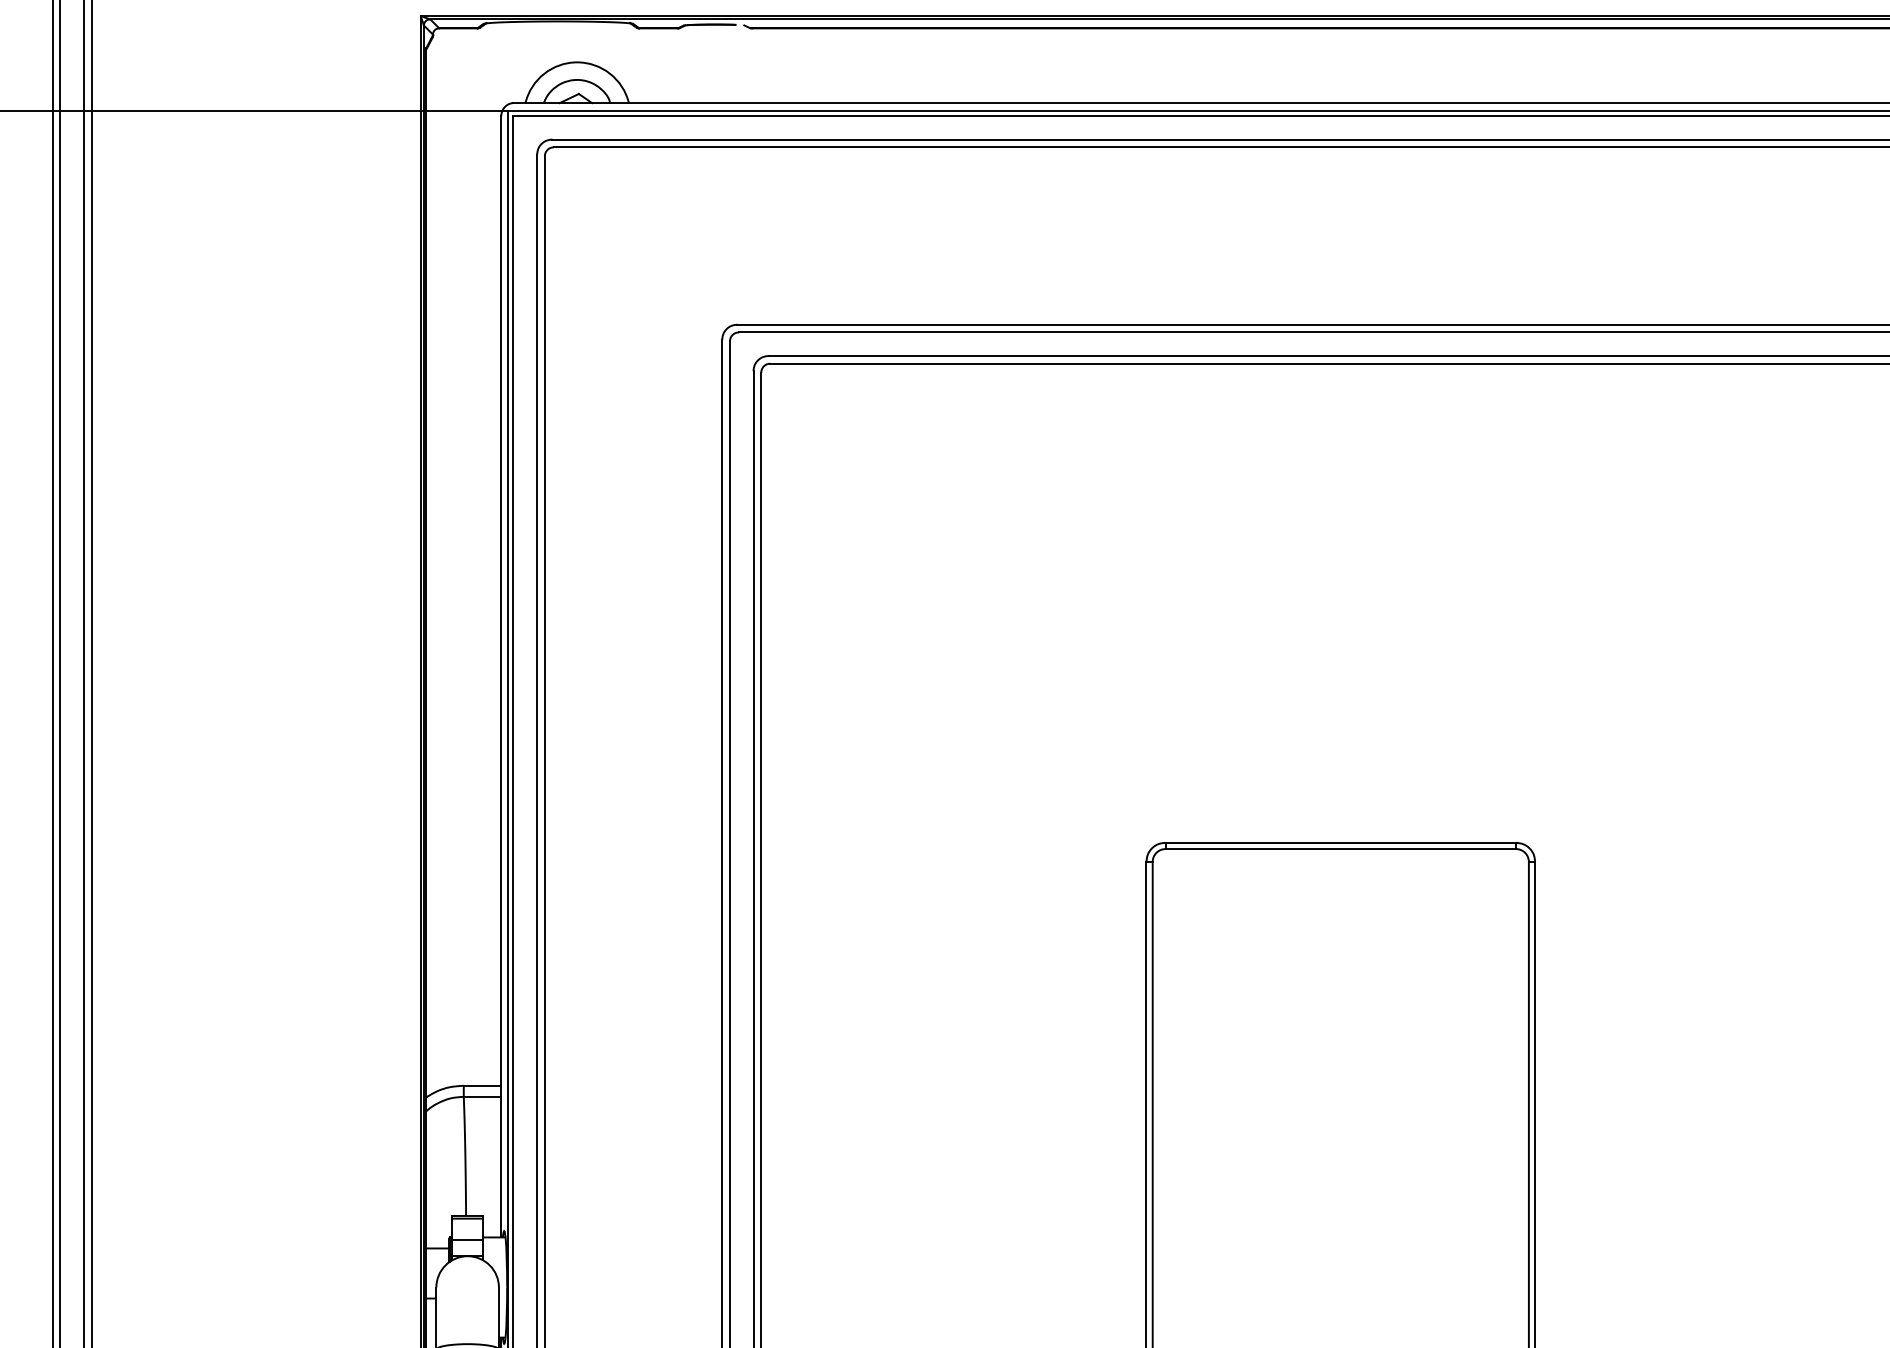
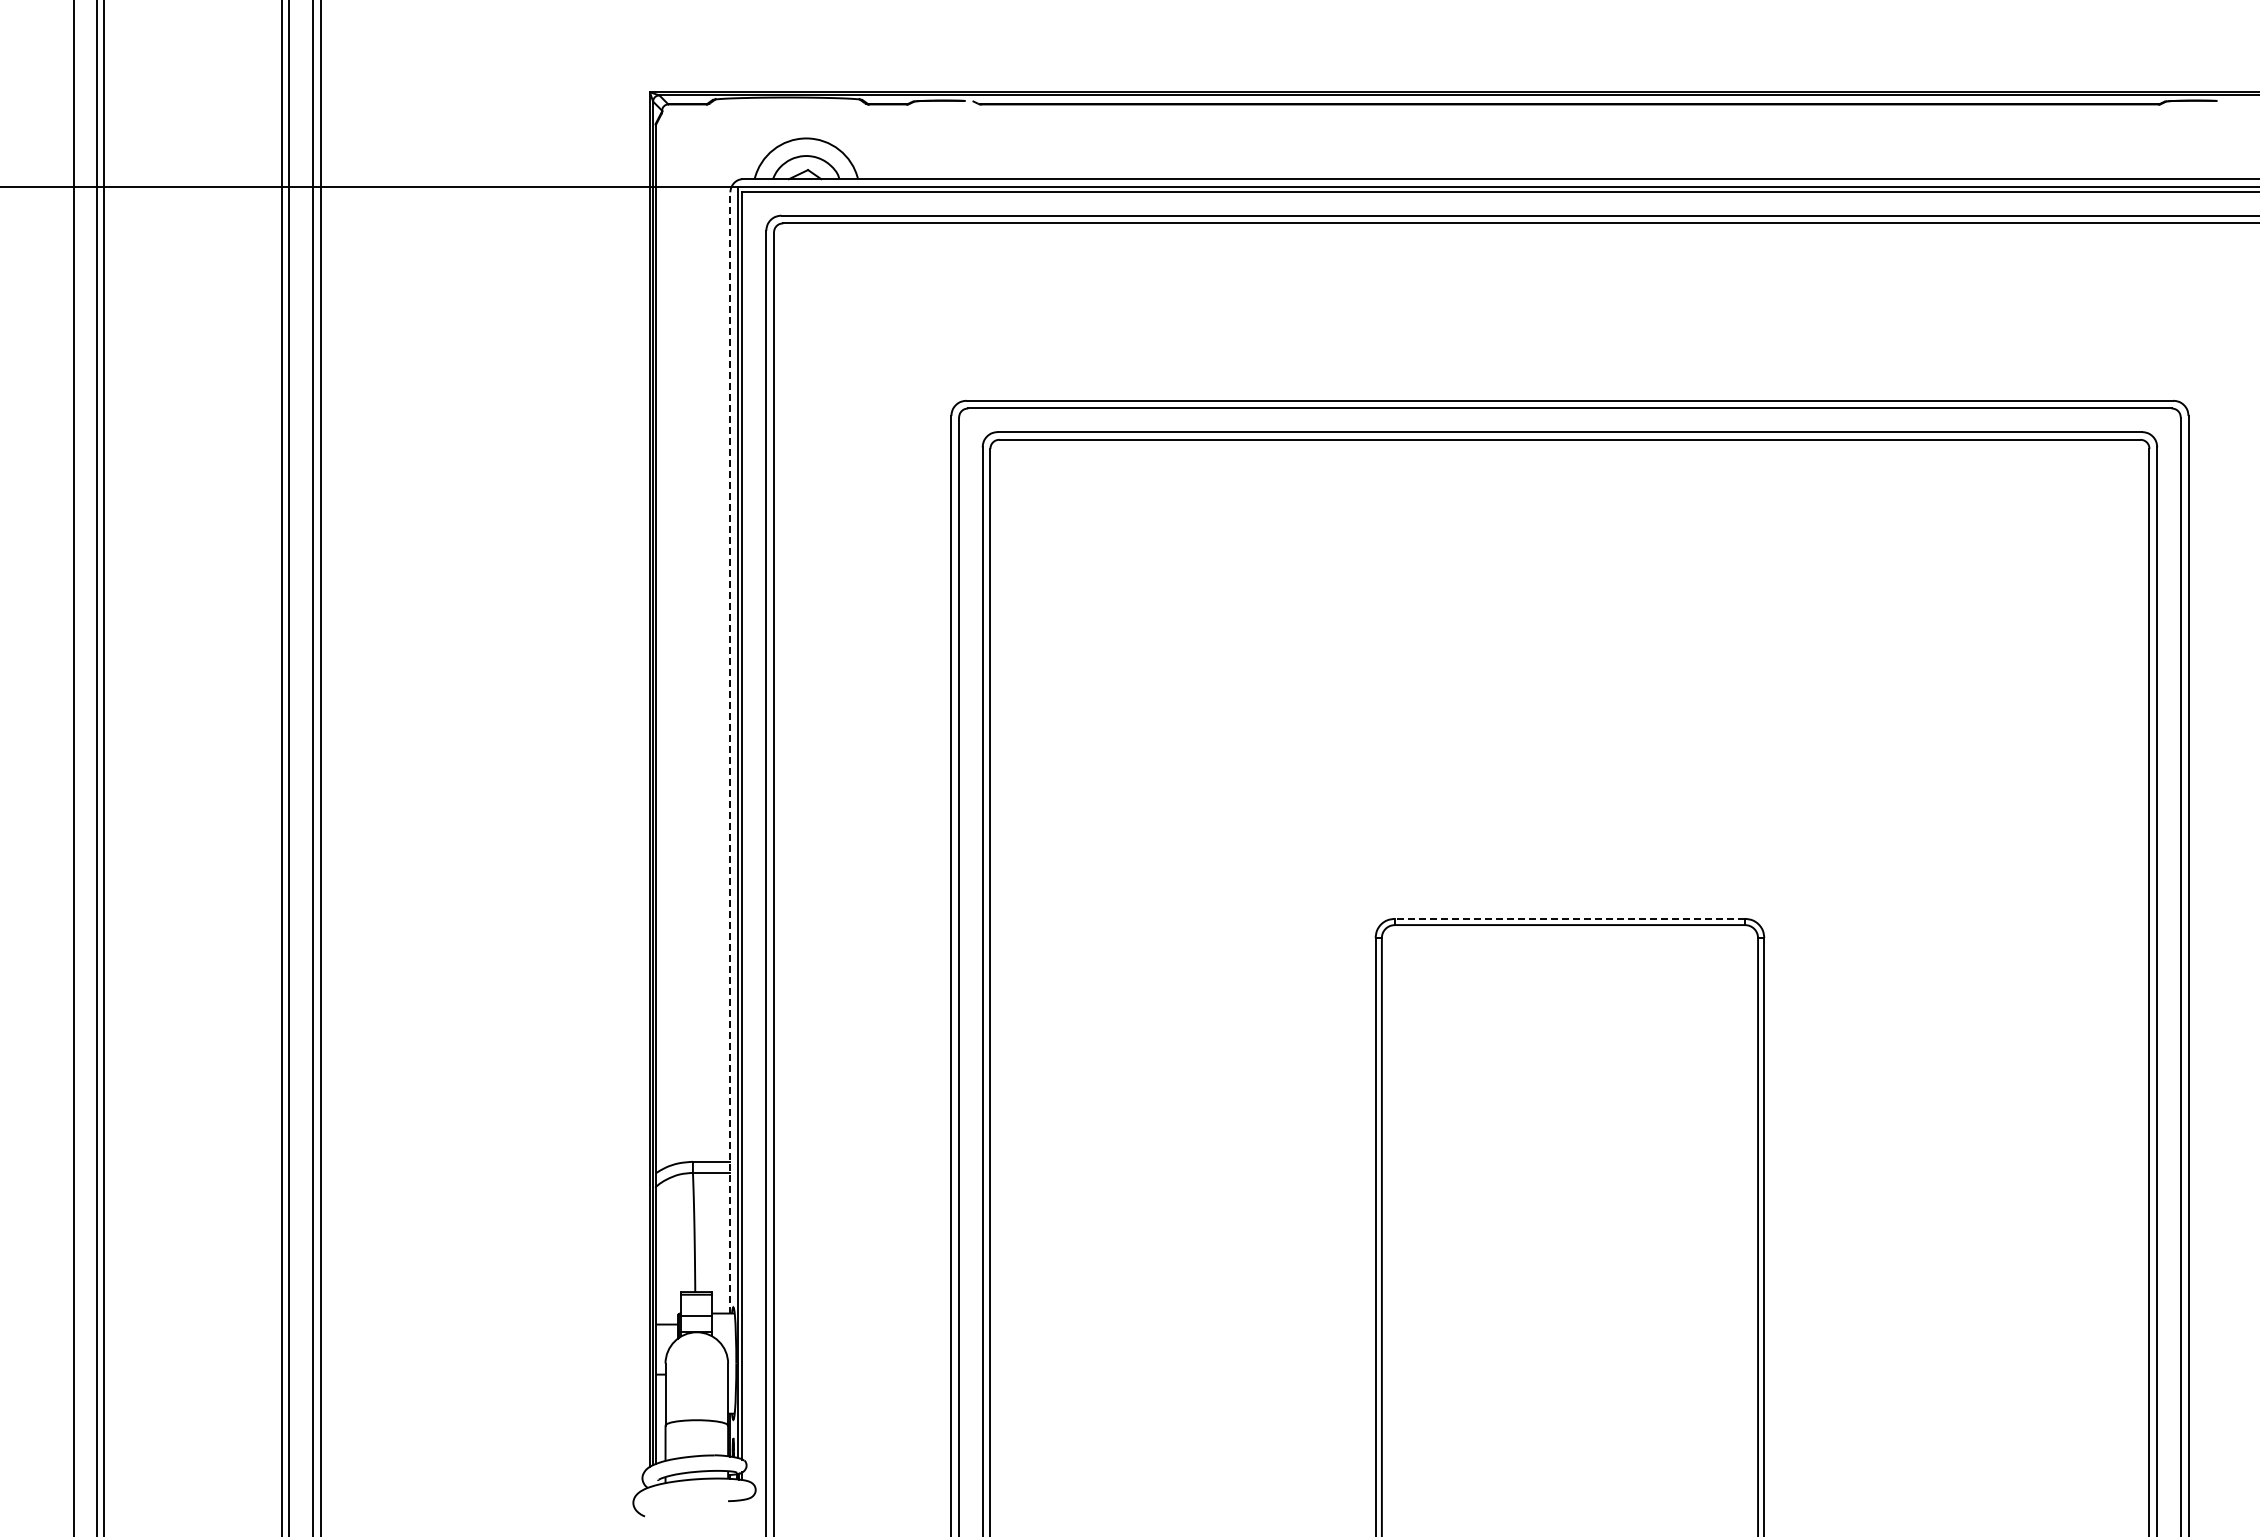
line: (501, 676) -> (730, 752), solid -> dashed
line: (1340, 842) -> (1569, 918), solid -> dashed

